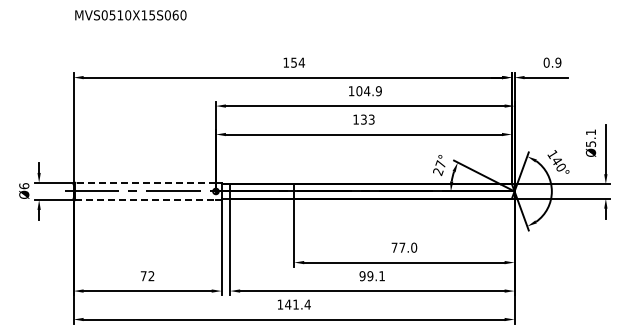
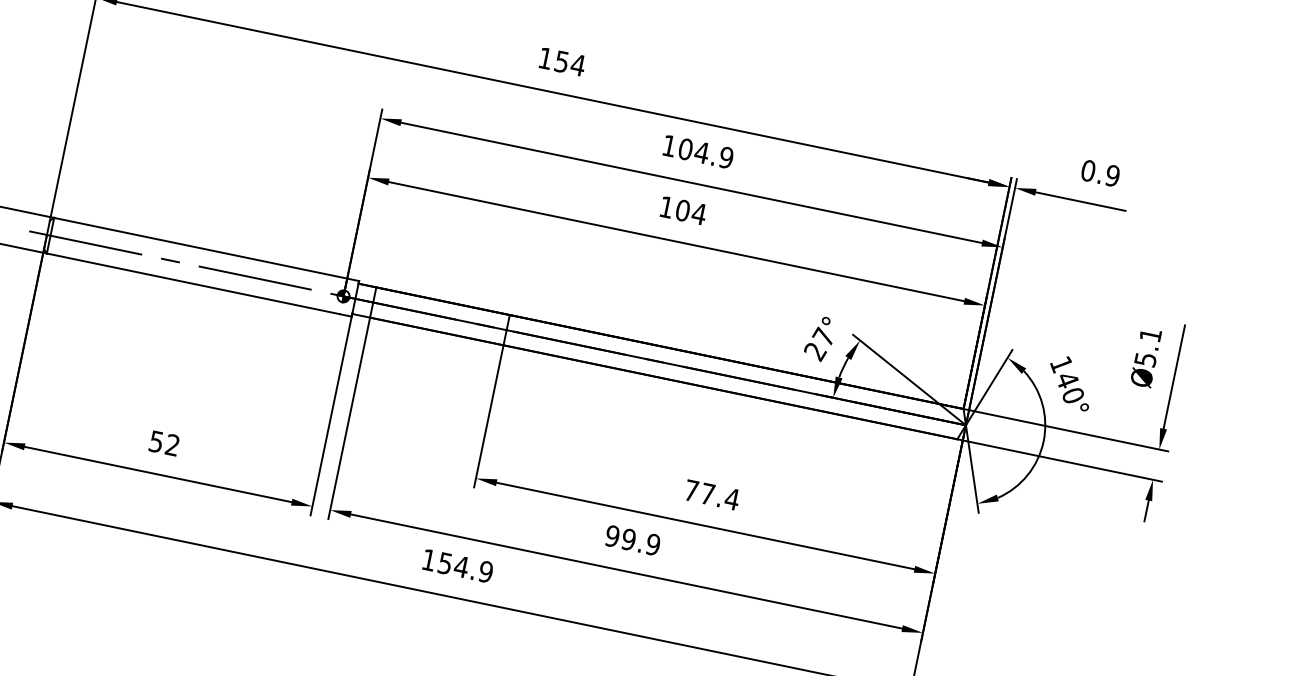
text: (367, 119) -> (690, 211), 133 -> 104
line: (145, 182) -> (200, 247), dashed -> solid
line: (146, 199) -> (195, 283), dashed -> solid
text: (413, 247) -> (731, 498), 77.0 -> 77.4
text: (143, 276) -> (155, 442), 72 -> 52
text: (382, 276) -> (653, 545), 99.1 -> 99.9
text: (297, 304) -> (464, 567), 141.4 -> 154.9

